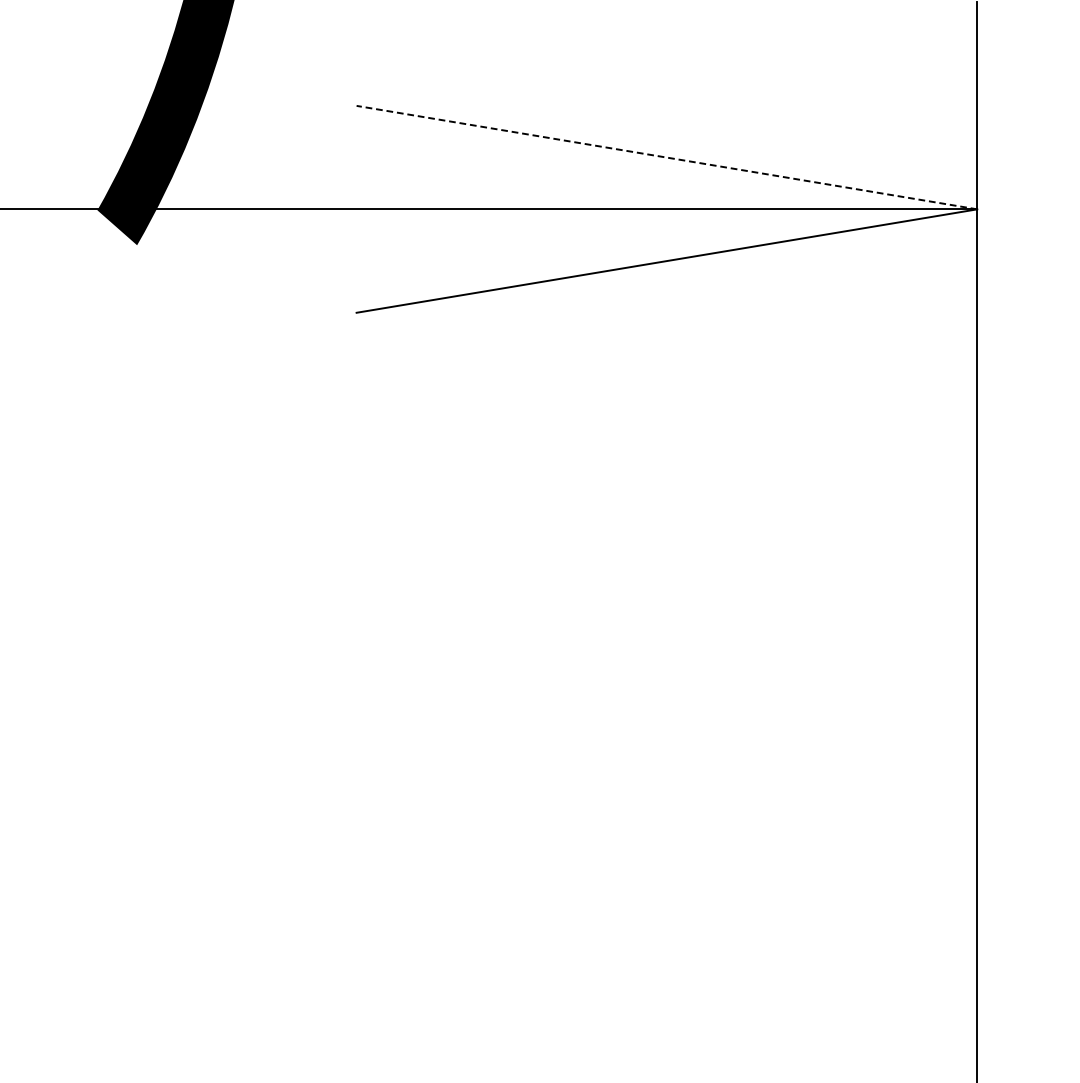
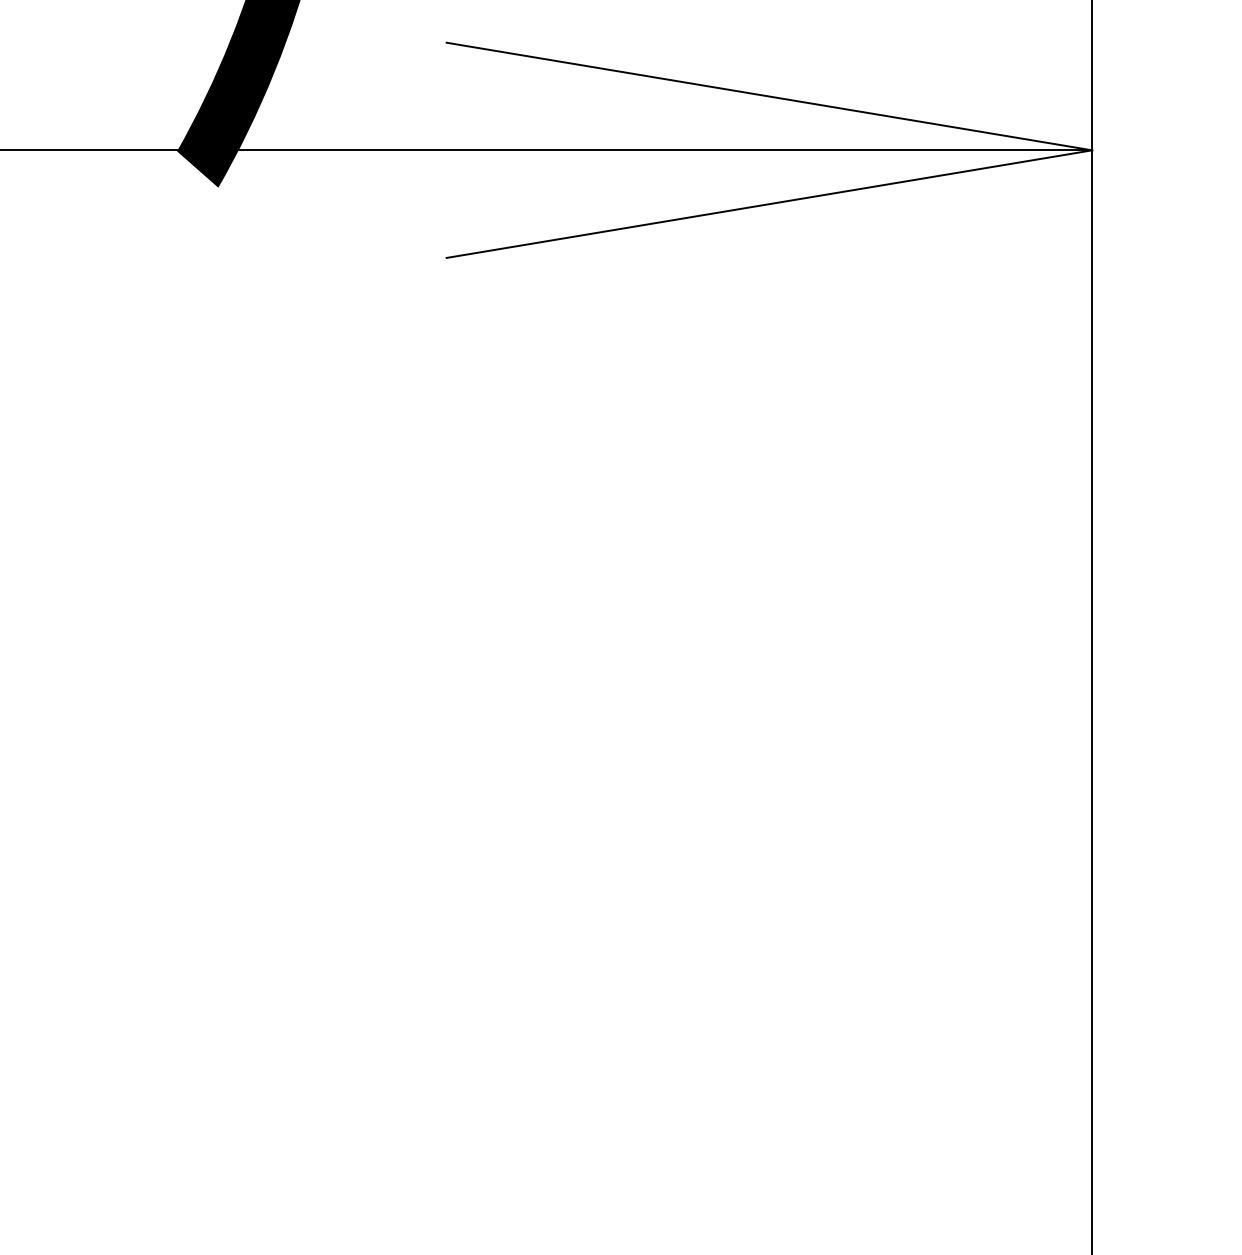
line: (666, 157) -> (768, 96), dashed -> solid

